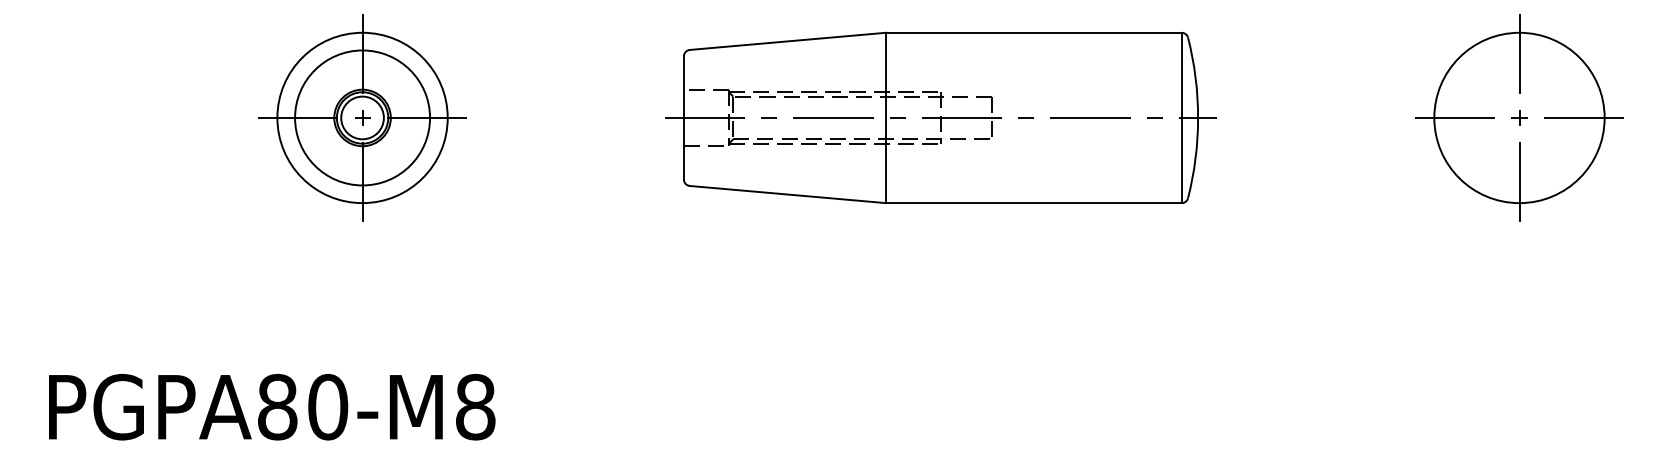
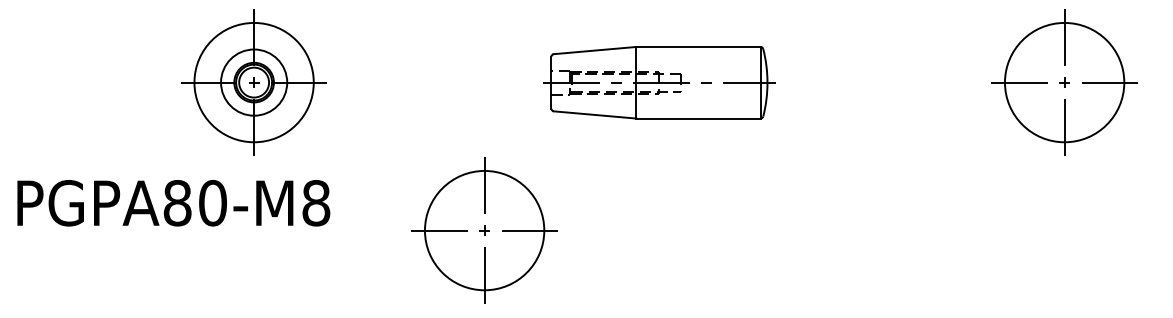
circle: (361, 117) -> (253, 82), size x0.7
part: (941, 117) -> (659, 82), size x0.6
part: (691, 329) -> (484, 230), added
text: (271, 407) -> (173, 203), moved

